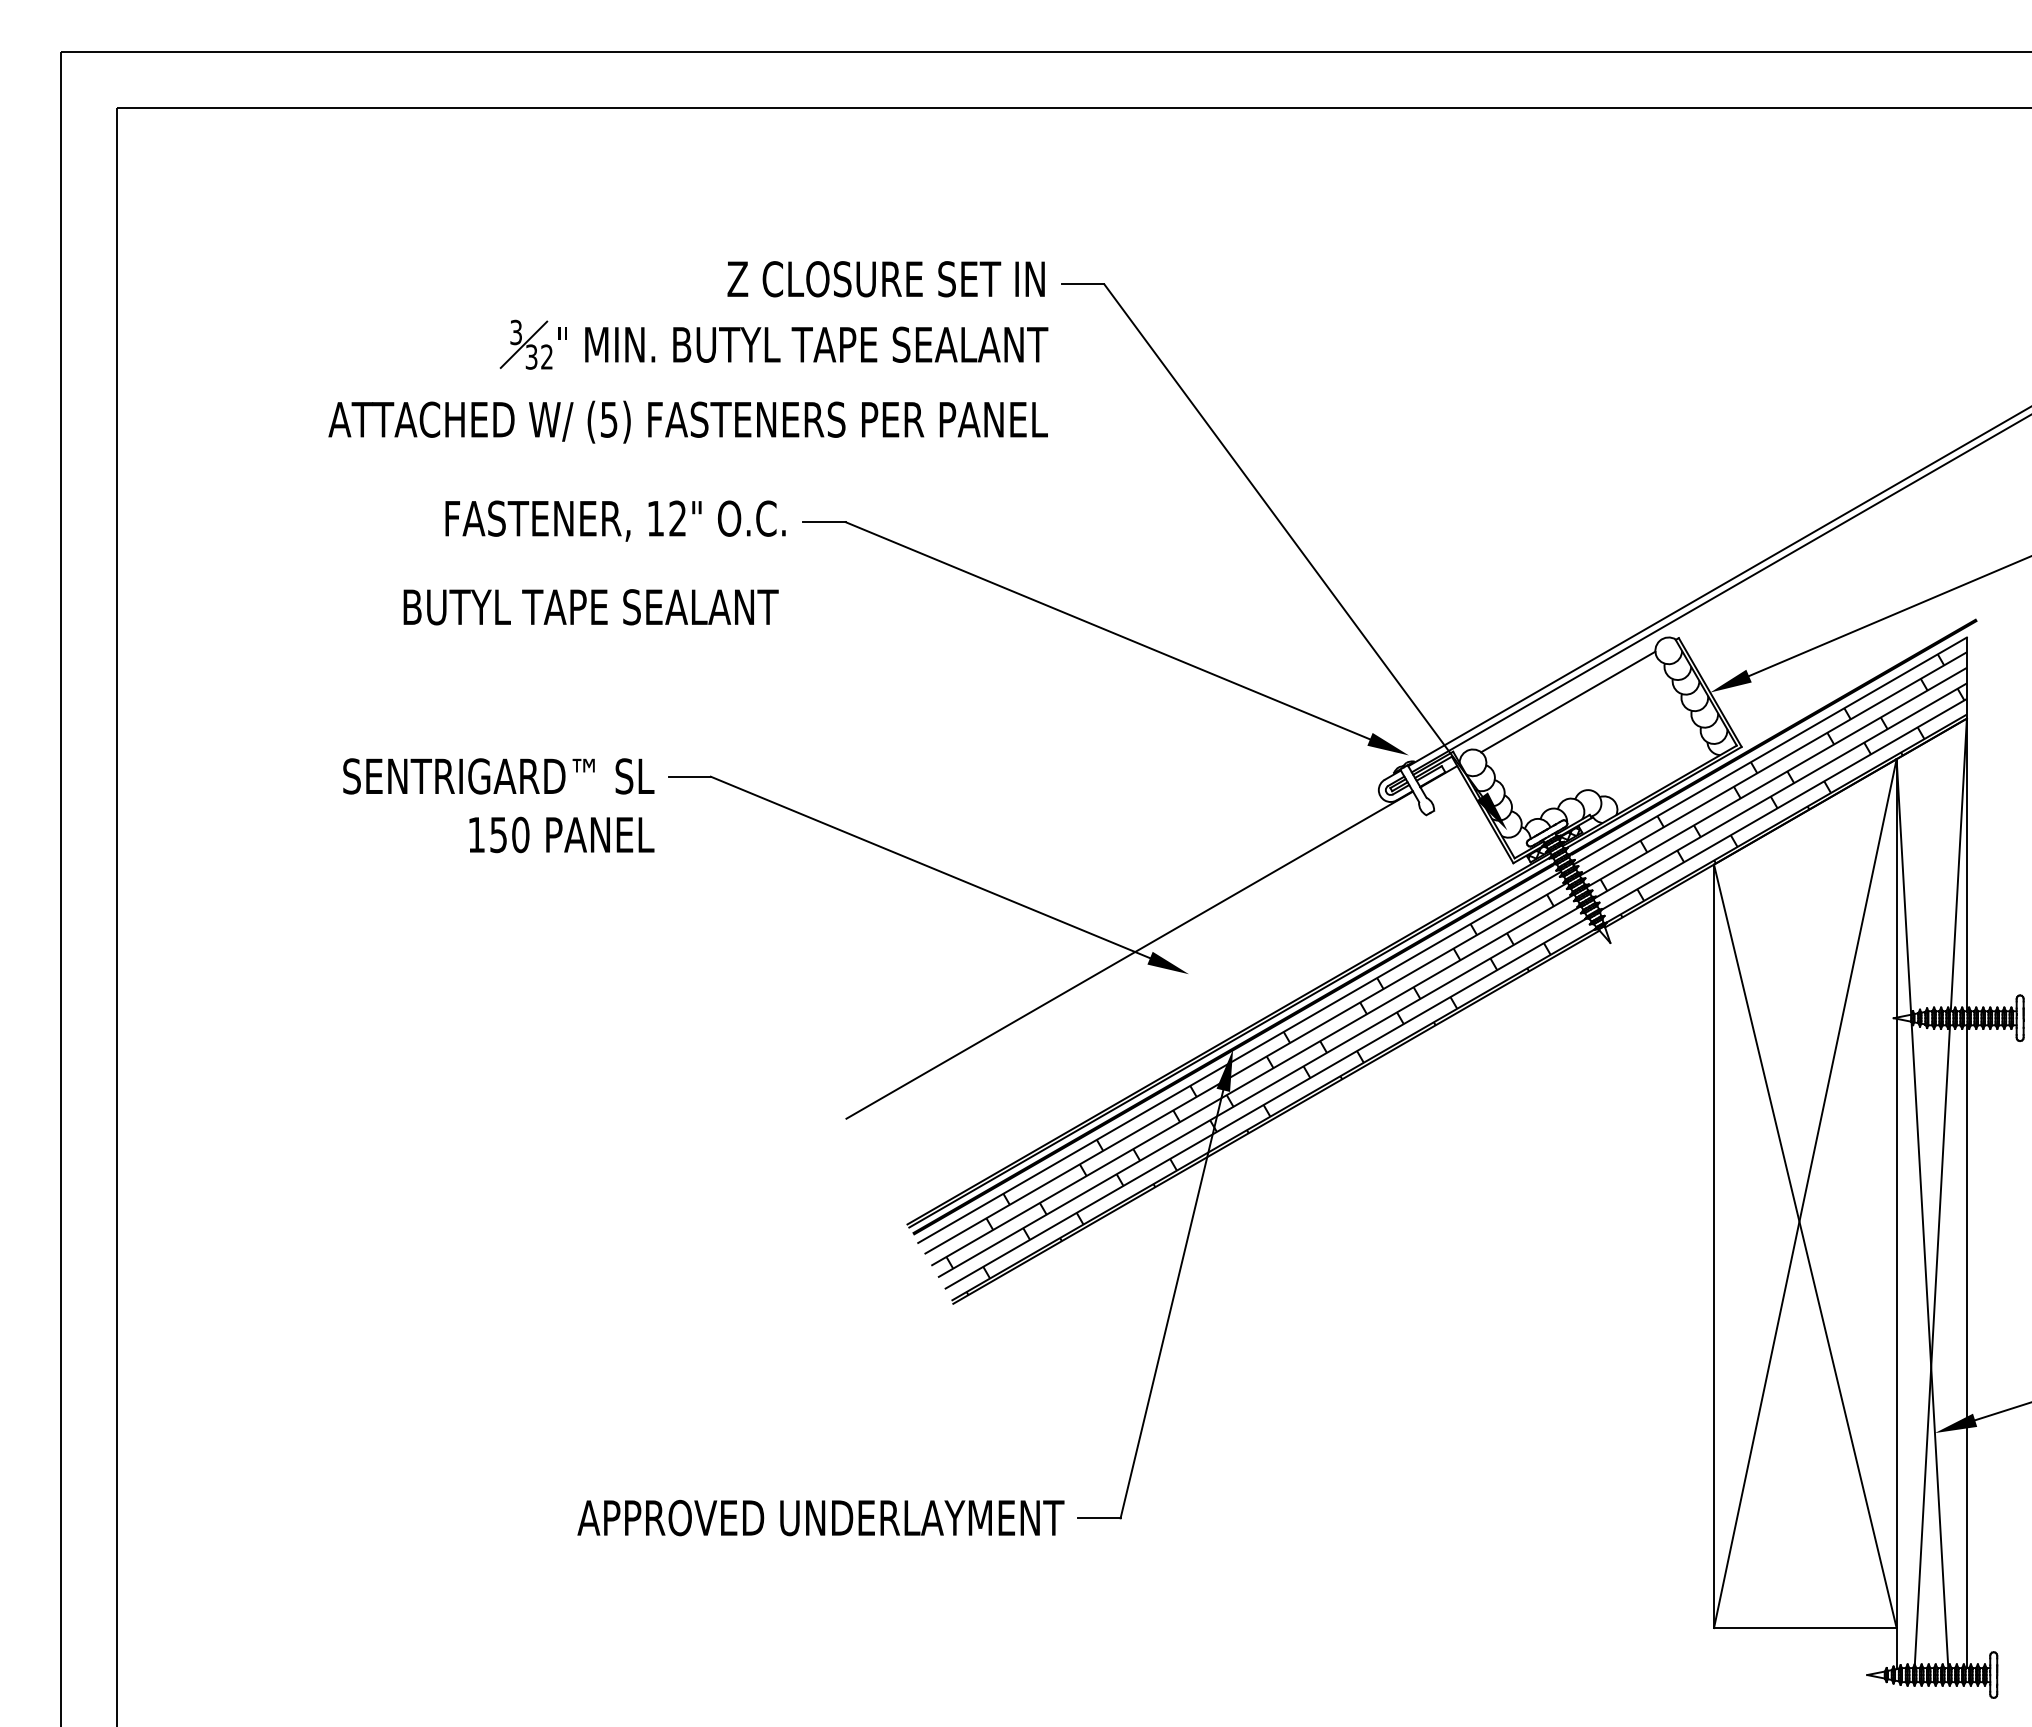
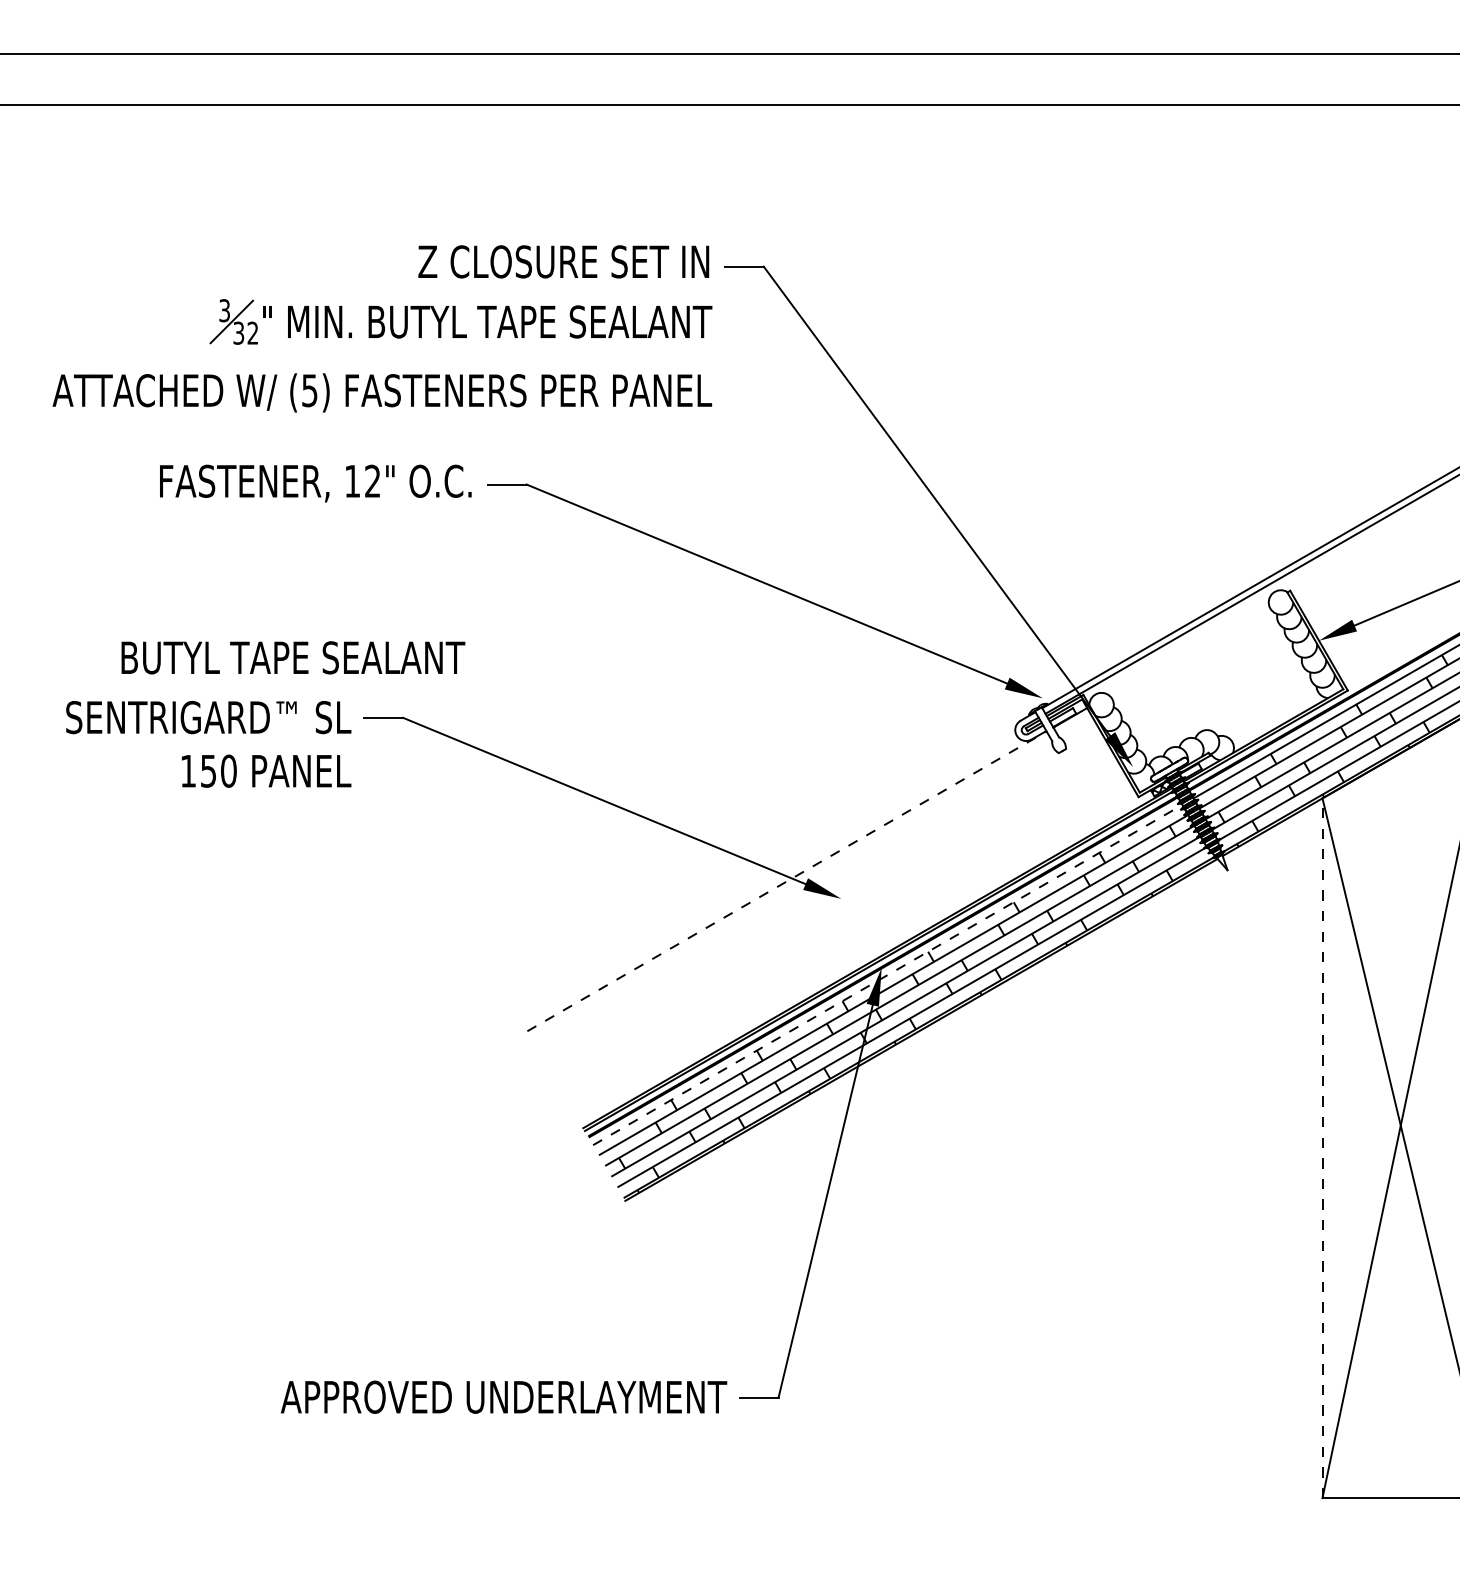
text: (590, 607) -> (292, 658), moved
line: (1568, 701) -> (1189, 648), removed
hatch: (1569, 834) -> (1190, 770), removed
line: (1130, 954) -> (787, 880), solid -> dashed
line: (1240, 1057) -> (888, 975), solid -> dashed
line: (1714, 1246) -> (1322, 1148), solid -> dashed

